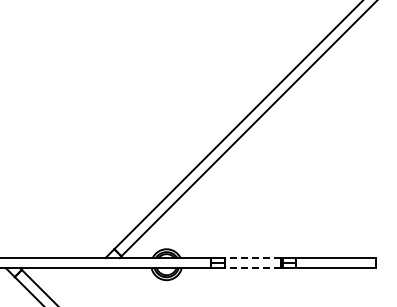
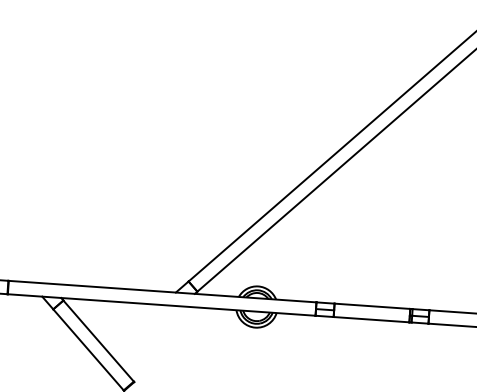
line: (252, 258) -> (371, 306), dashed -> solid
line: (252, 268) -> (370, 320), dashed -> solid

